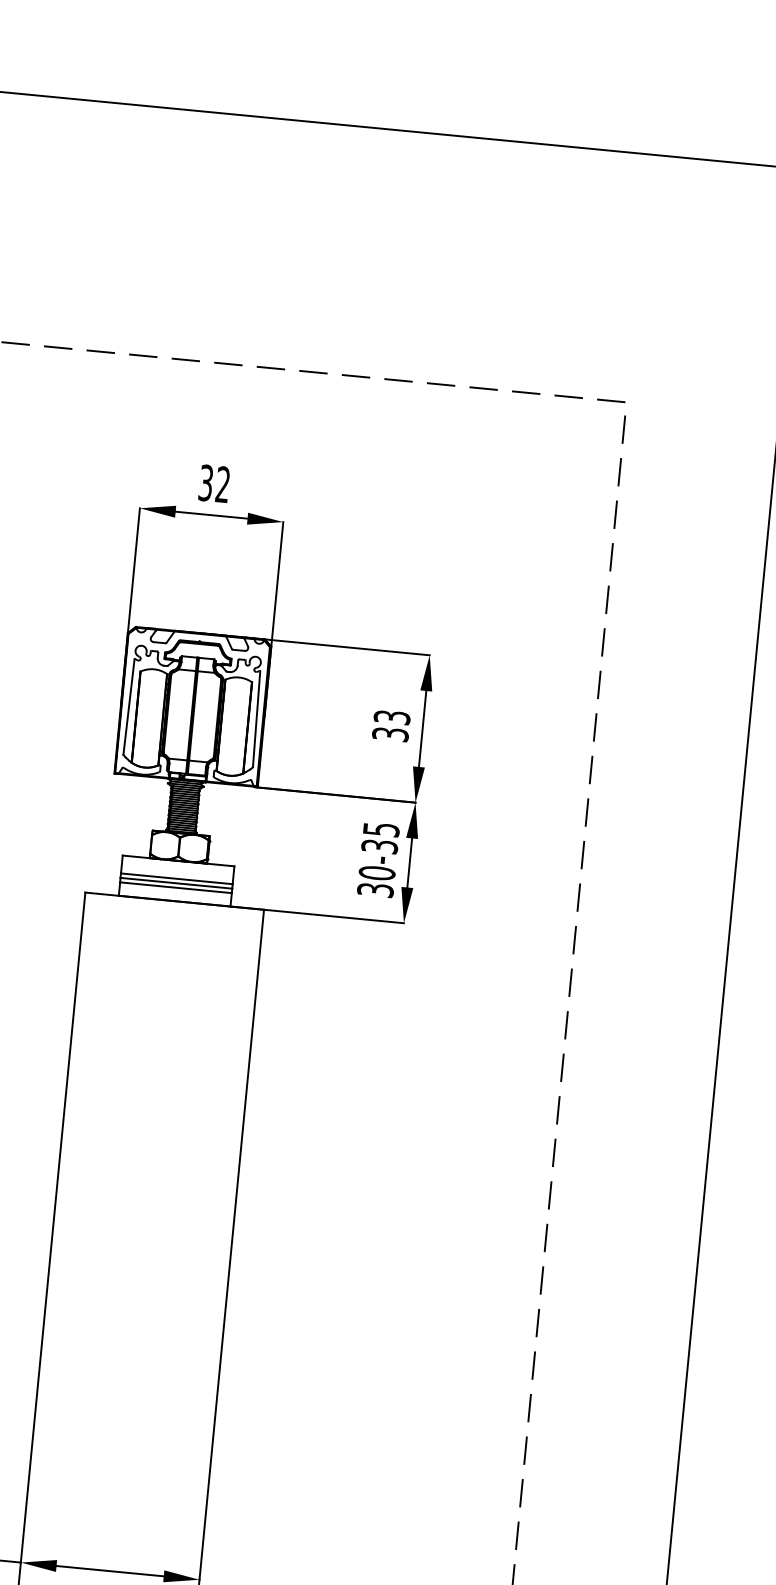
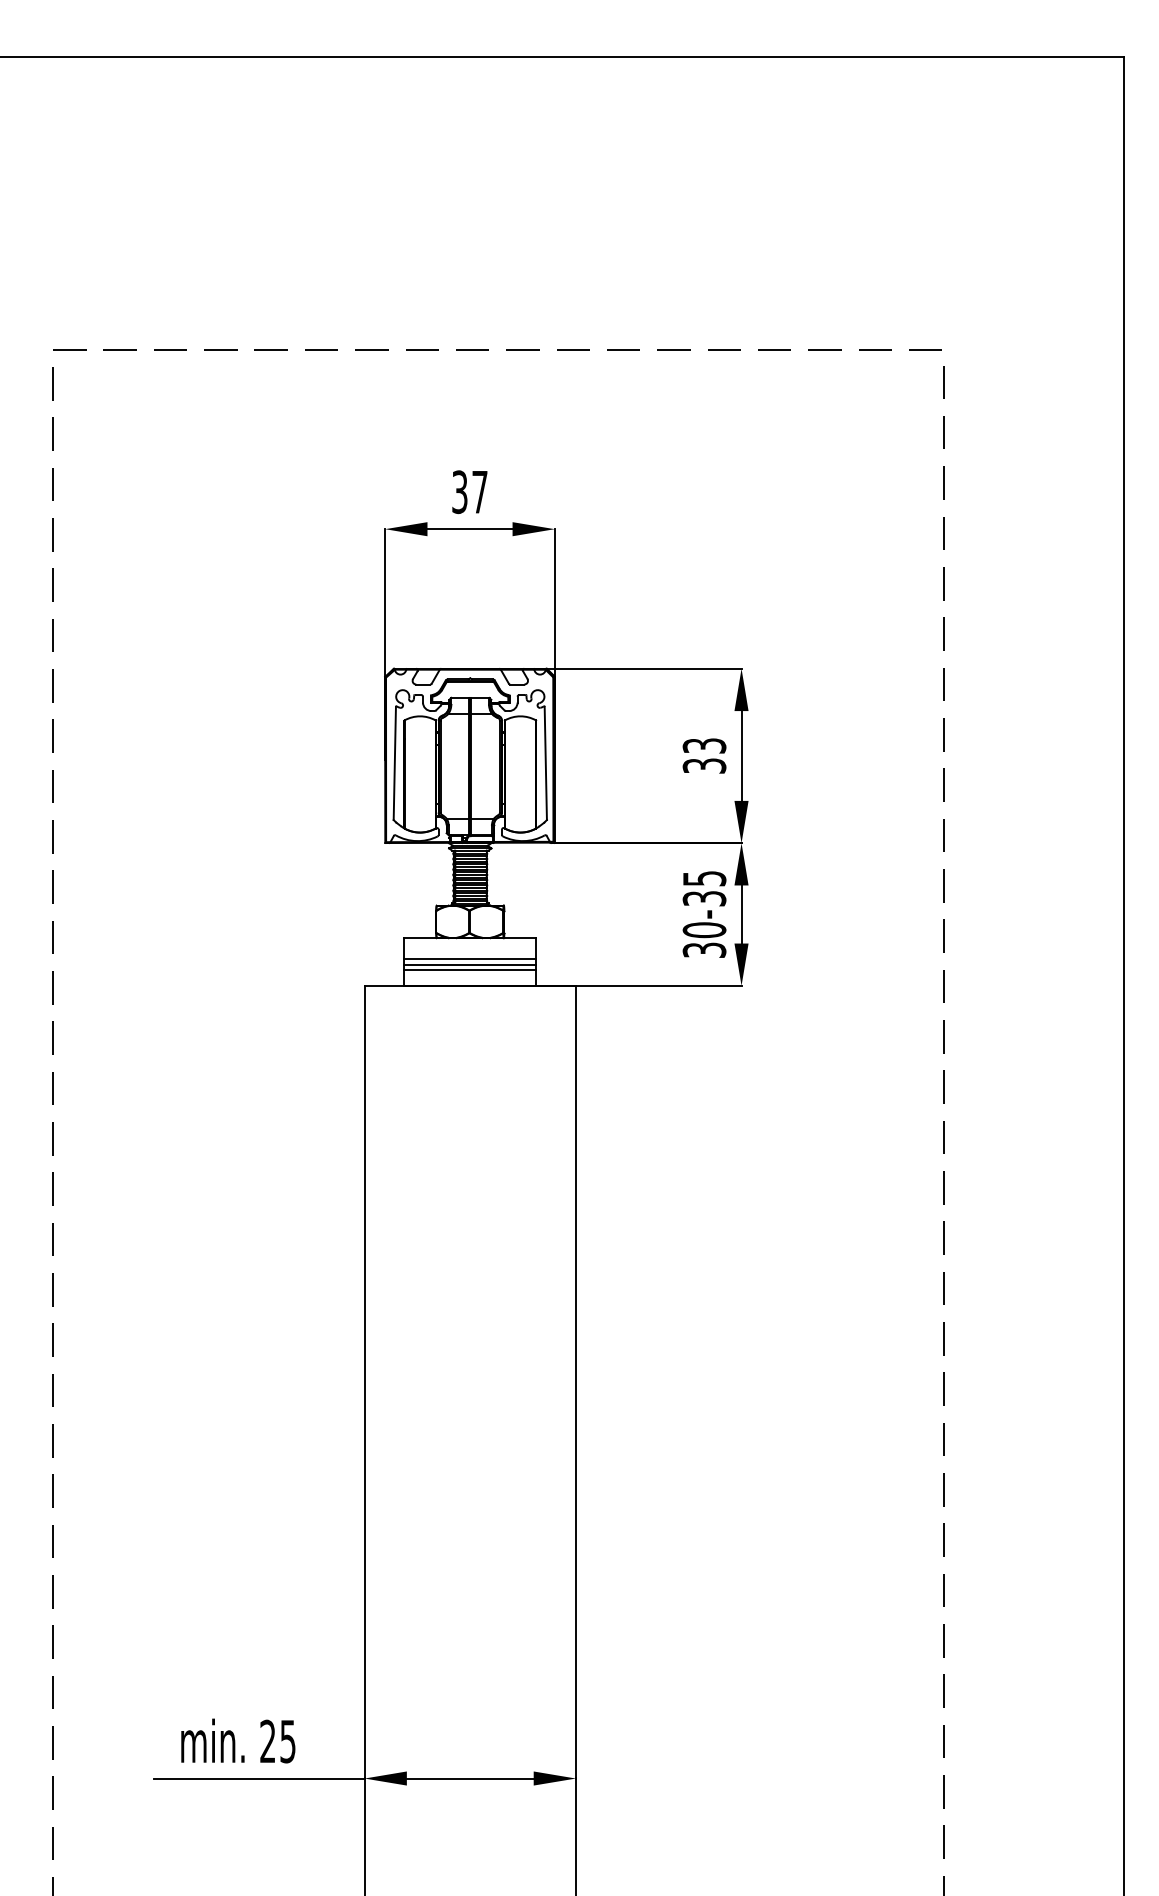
text: (222, 484) -> (479, 491), 32 -> 37

